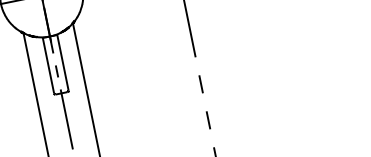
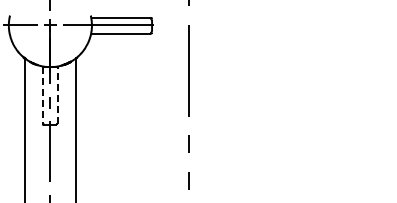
line: (62, 61) -> (57, 94), solid -> dashed
line: (48, 65) -> (43, 95), solid -> dashed

